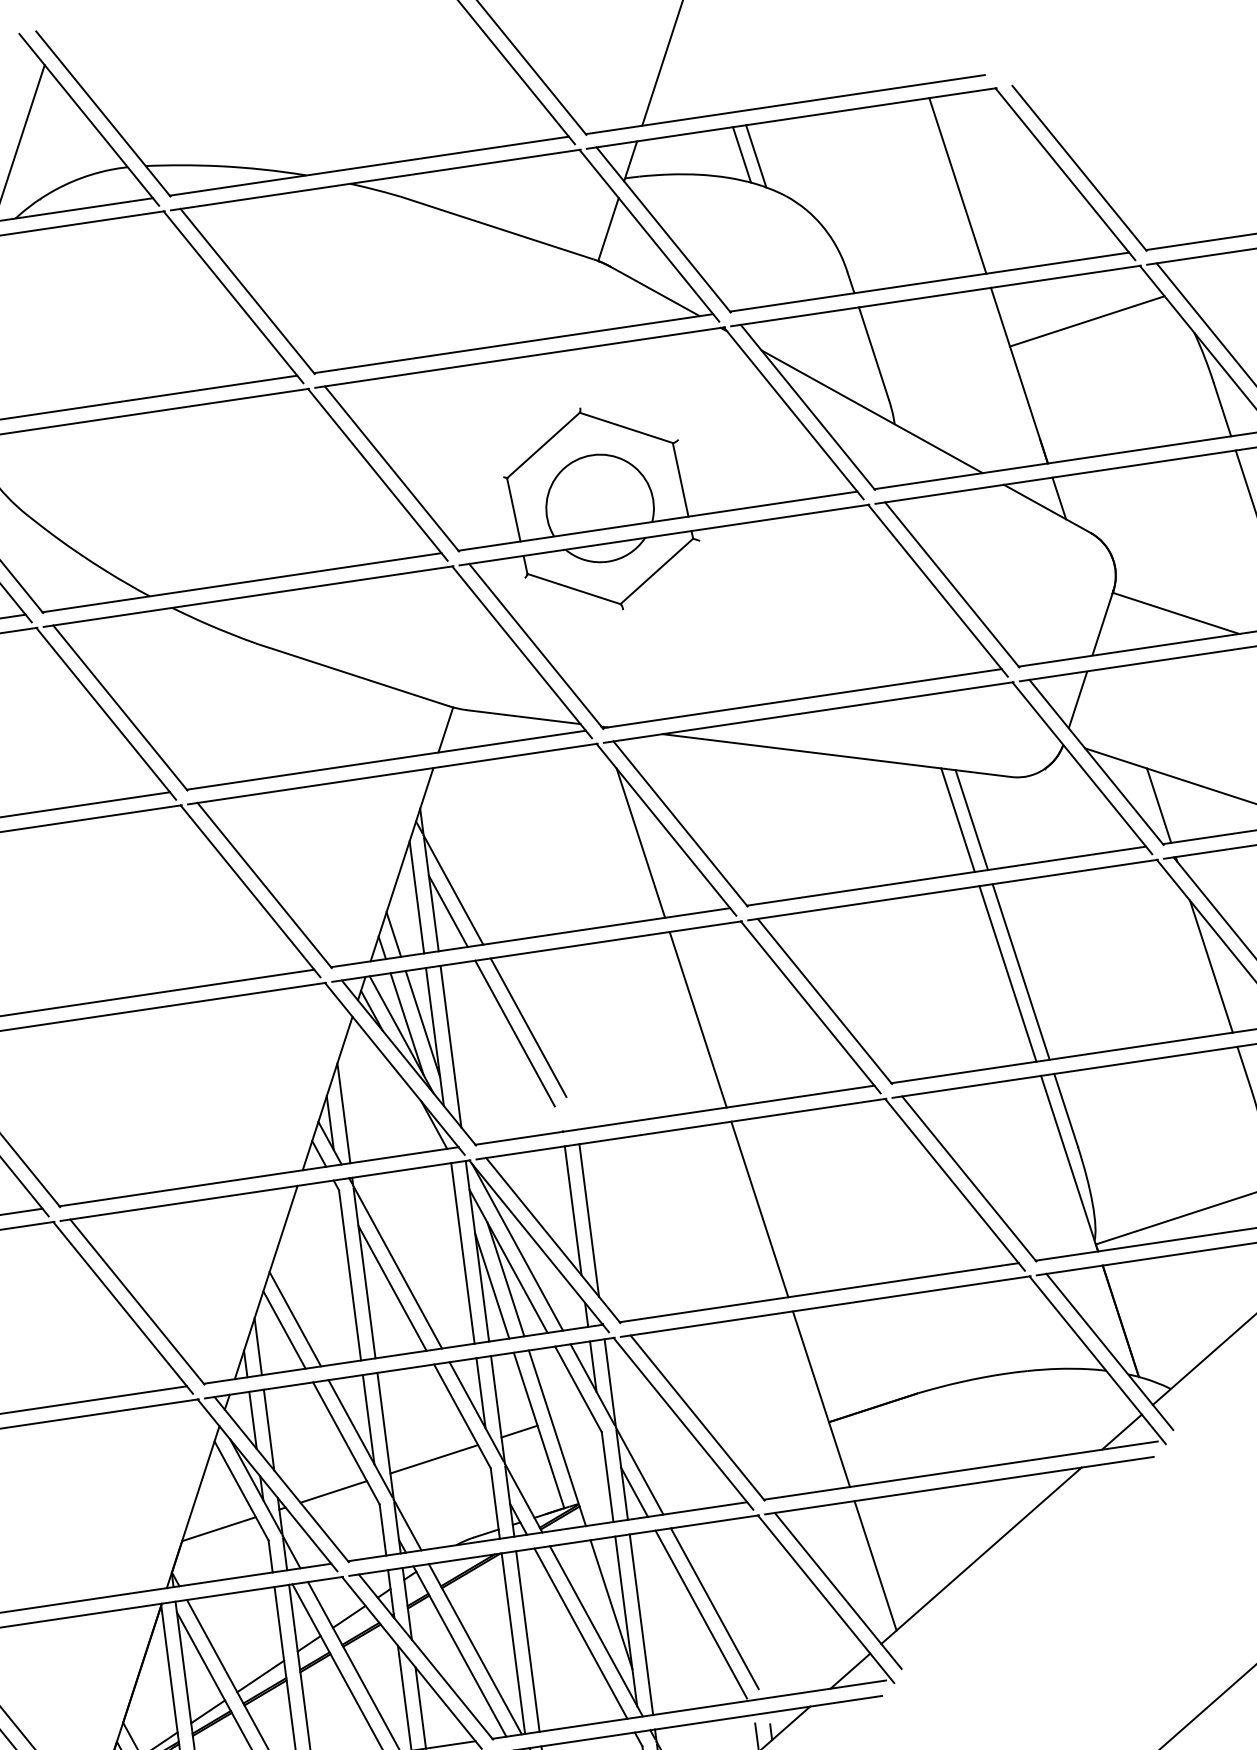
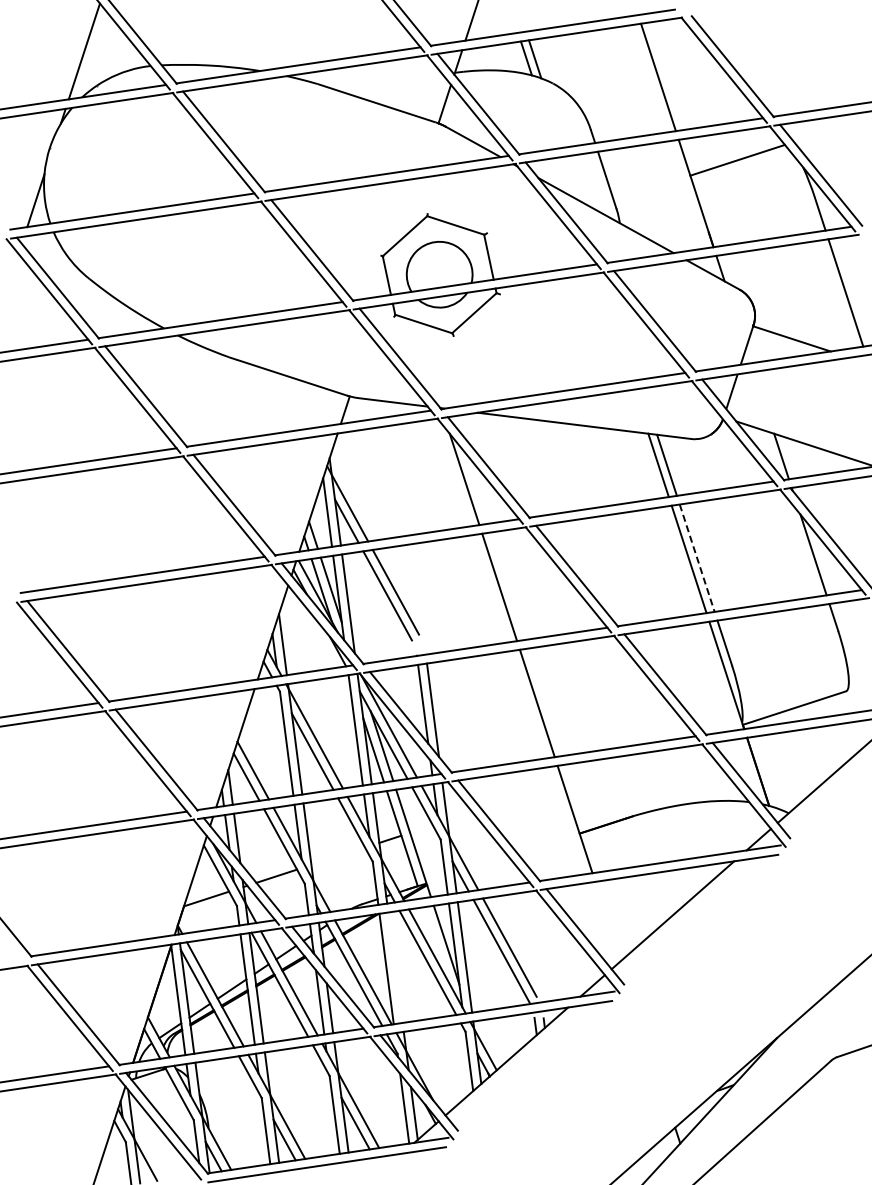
line: (1021, 972) -> (697, 558), solid -> dashed
line: (434, 1458) -> (338, 855), removed
line: (874, 1564) -> (607, 920), removed
line: (527, 1641) -> (395, 967), removed

